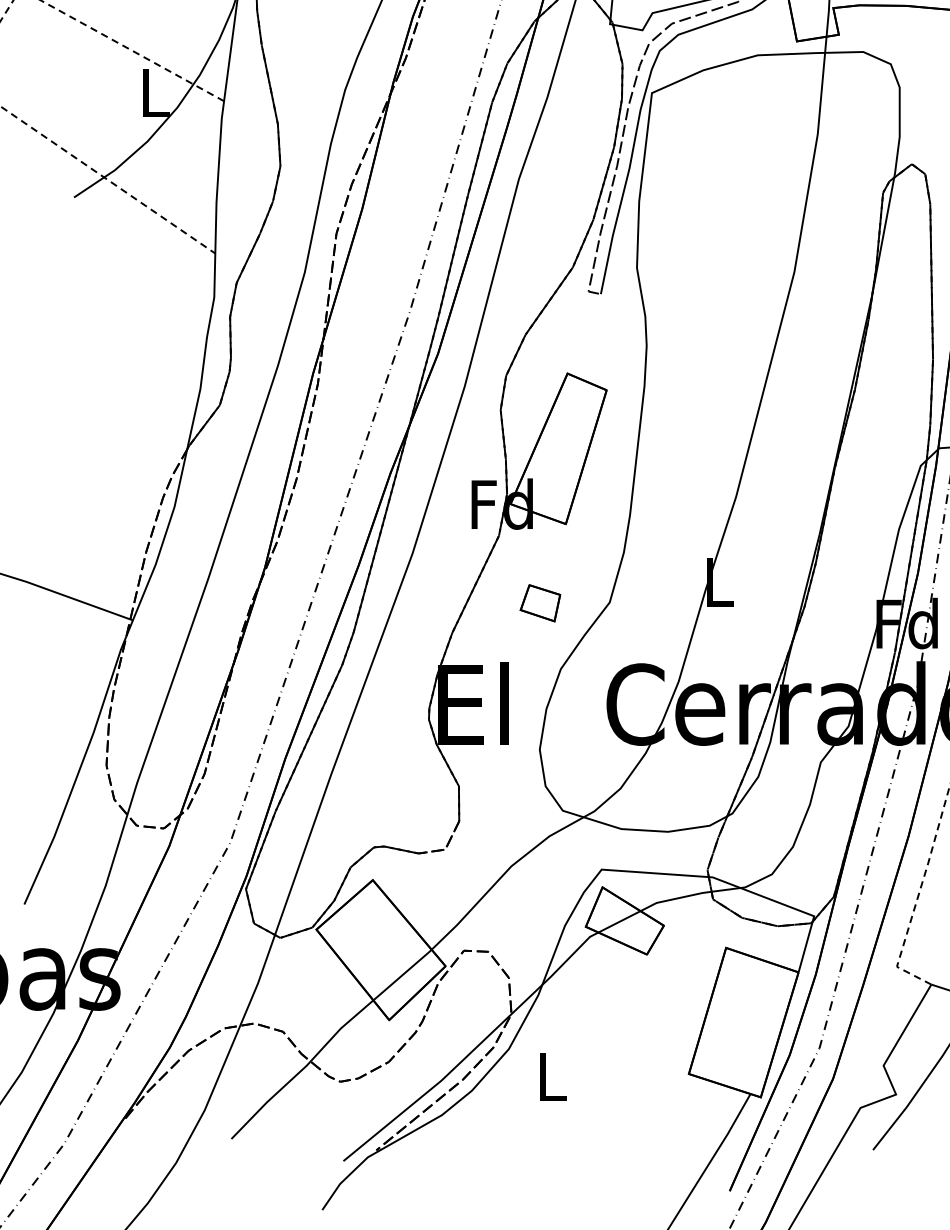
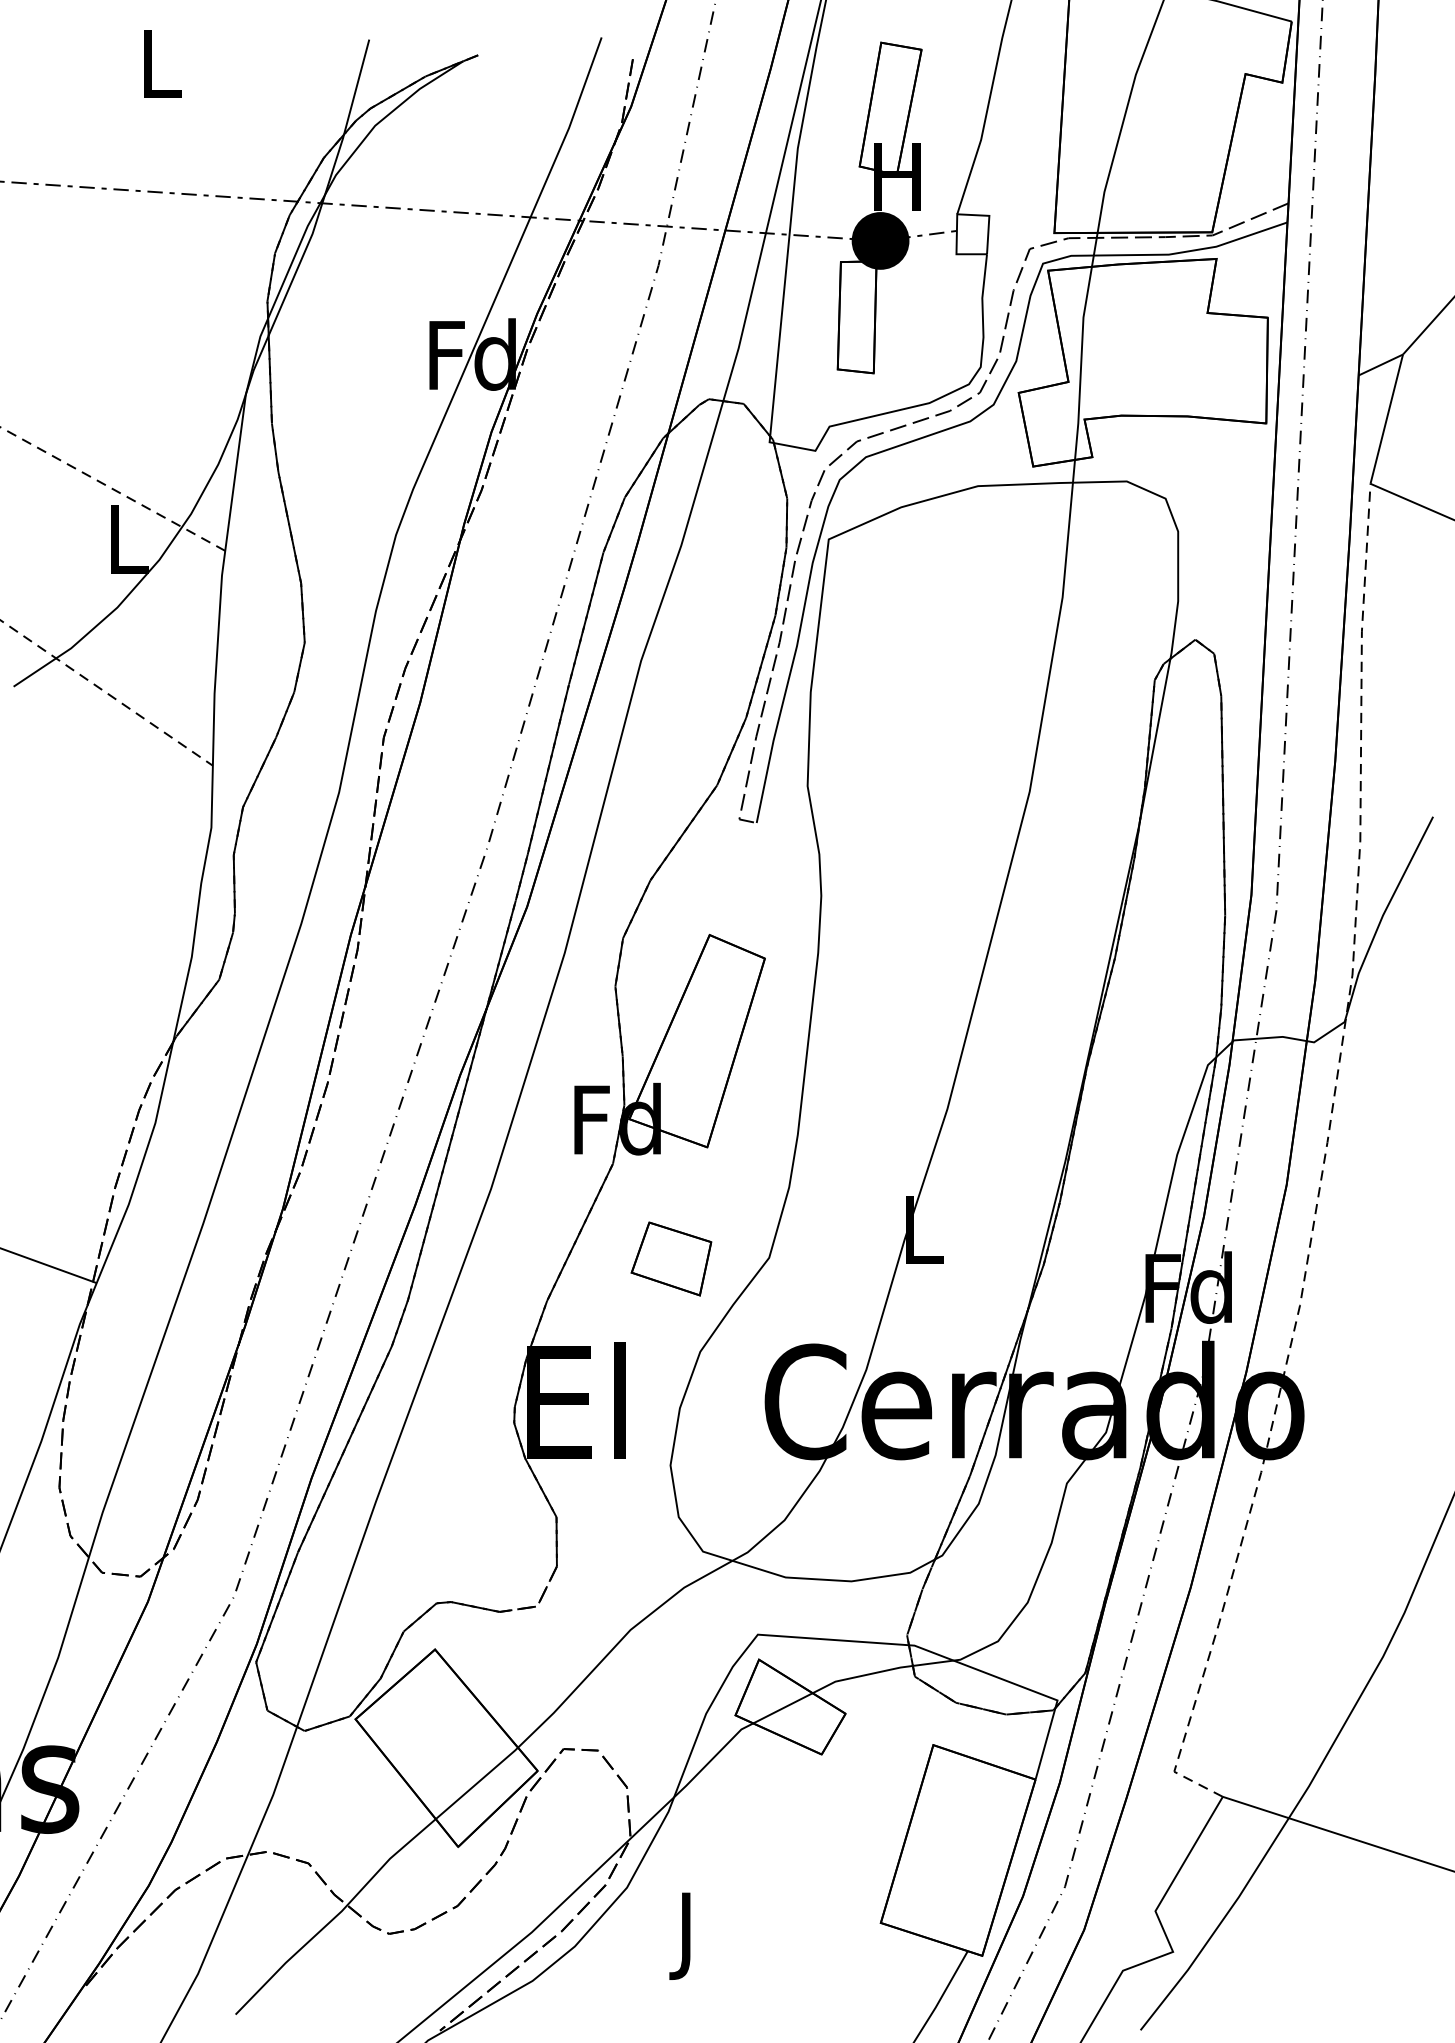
part: (540, 602) -> (671, 1258), size x1.43
text: (552, 1082) -> (688, 1935), L -> J

